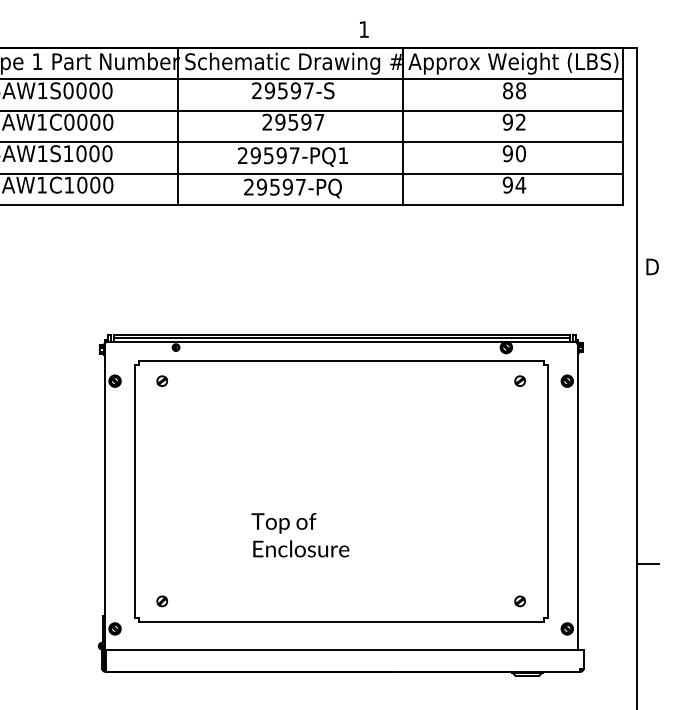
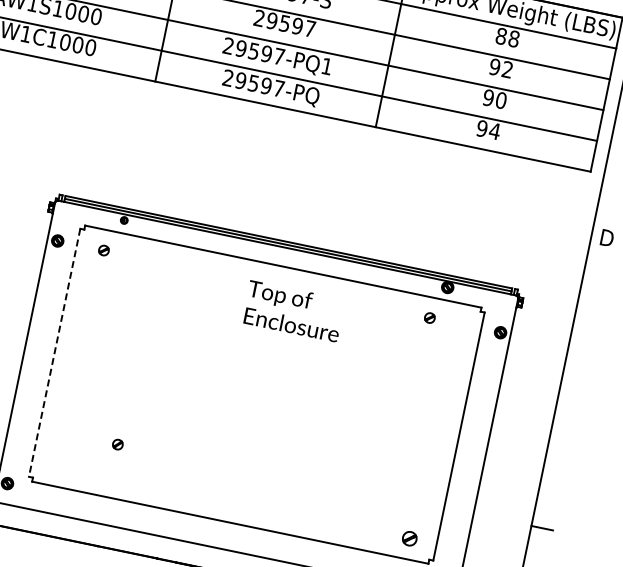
part: (519, 380) -> (429, 317), moved
line: (134, 491) -> (54, 352), solid -> dashed
text: (300, 535) -> (293, 311), moved
part: (161, 601) -> (117, 444), moved
part: (519, 601) -> (409, 538), size x1.4

